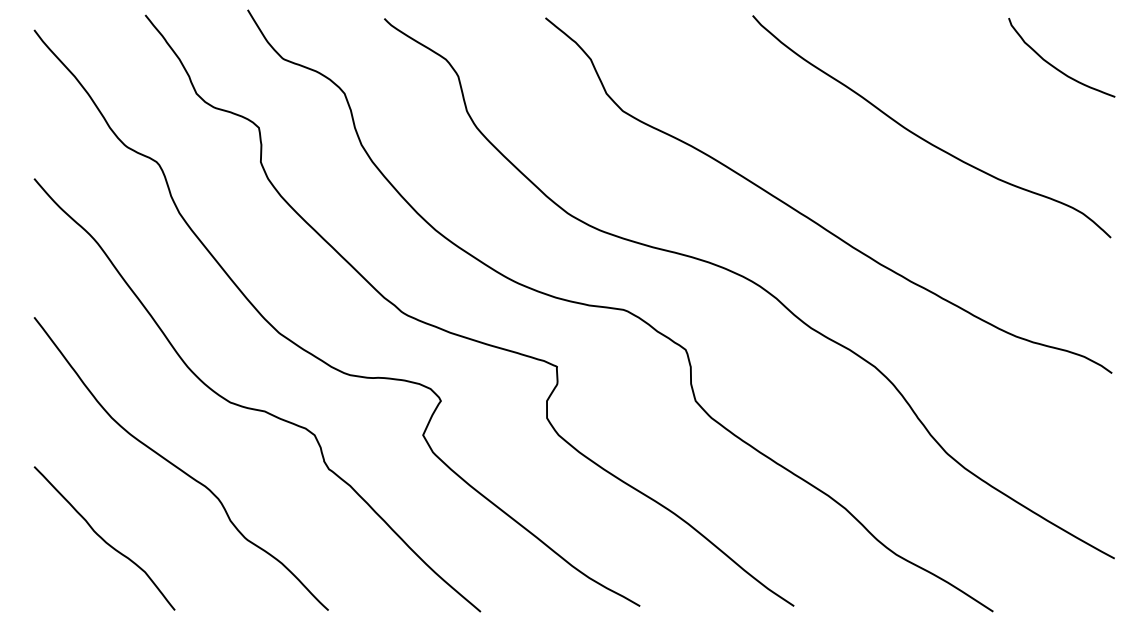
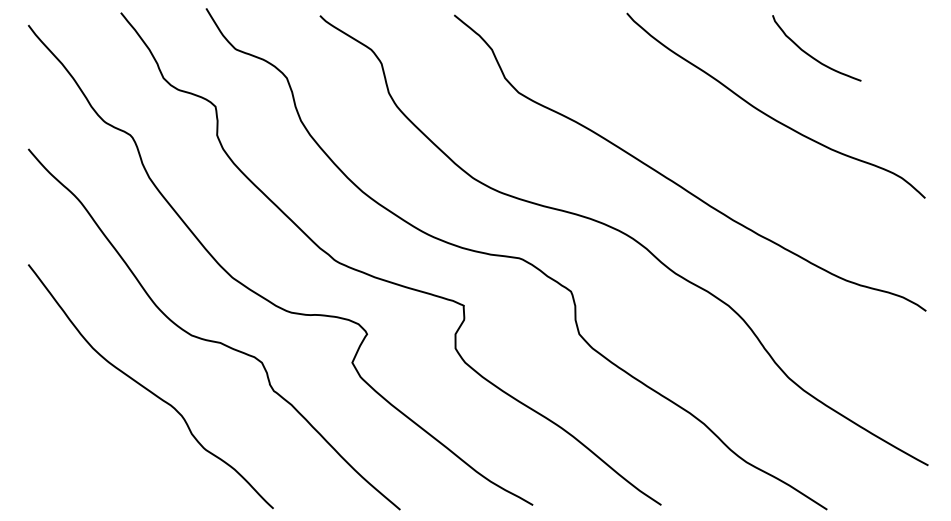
curve: (1056, 67) -> (812, 56), moved
curve: (103, 538) -> (86, 448), removed

